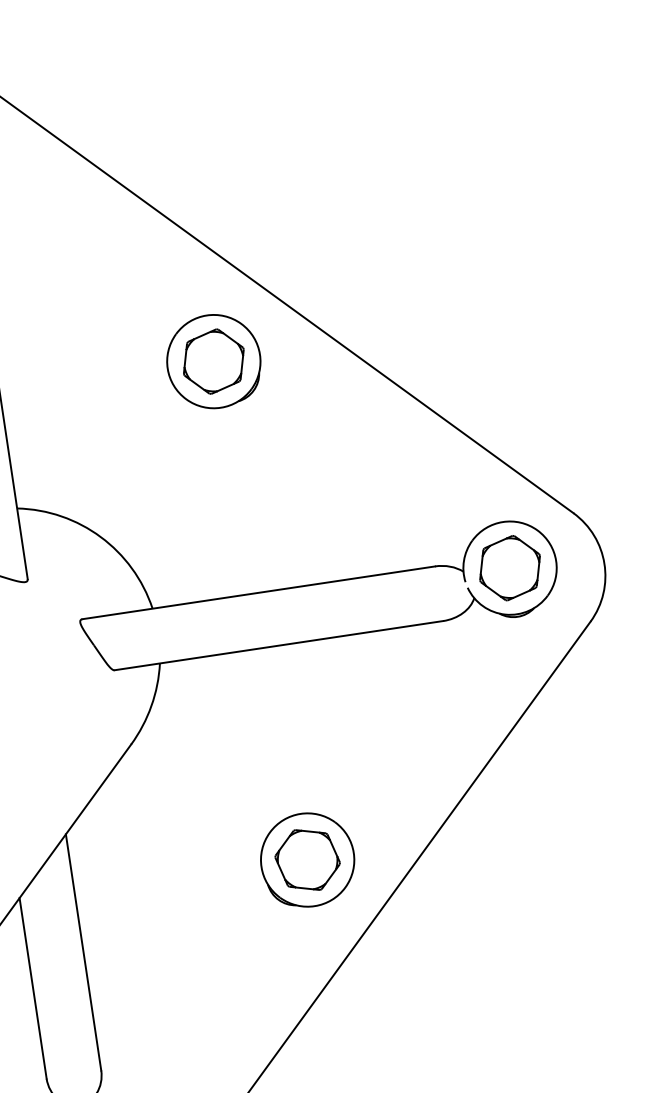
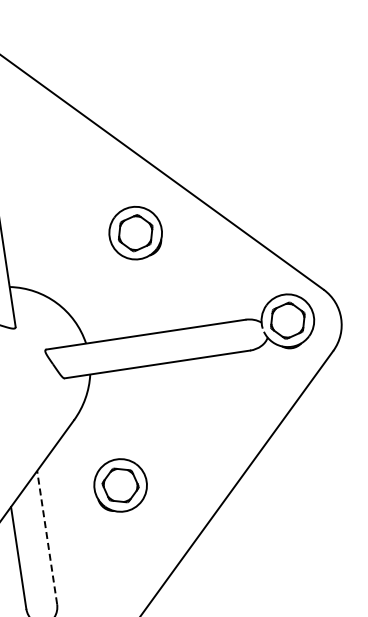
part: (213, 360) -> (135, 232), moved
part: (307, 860) -> (120, 485), moved
line: (84, 952) -> (47, 537), solid -> dashed

